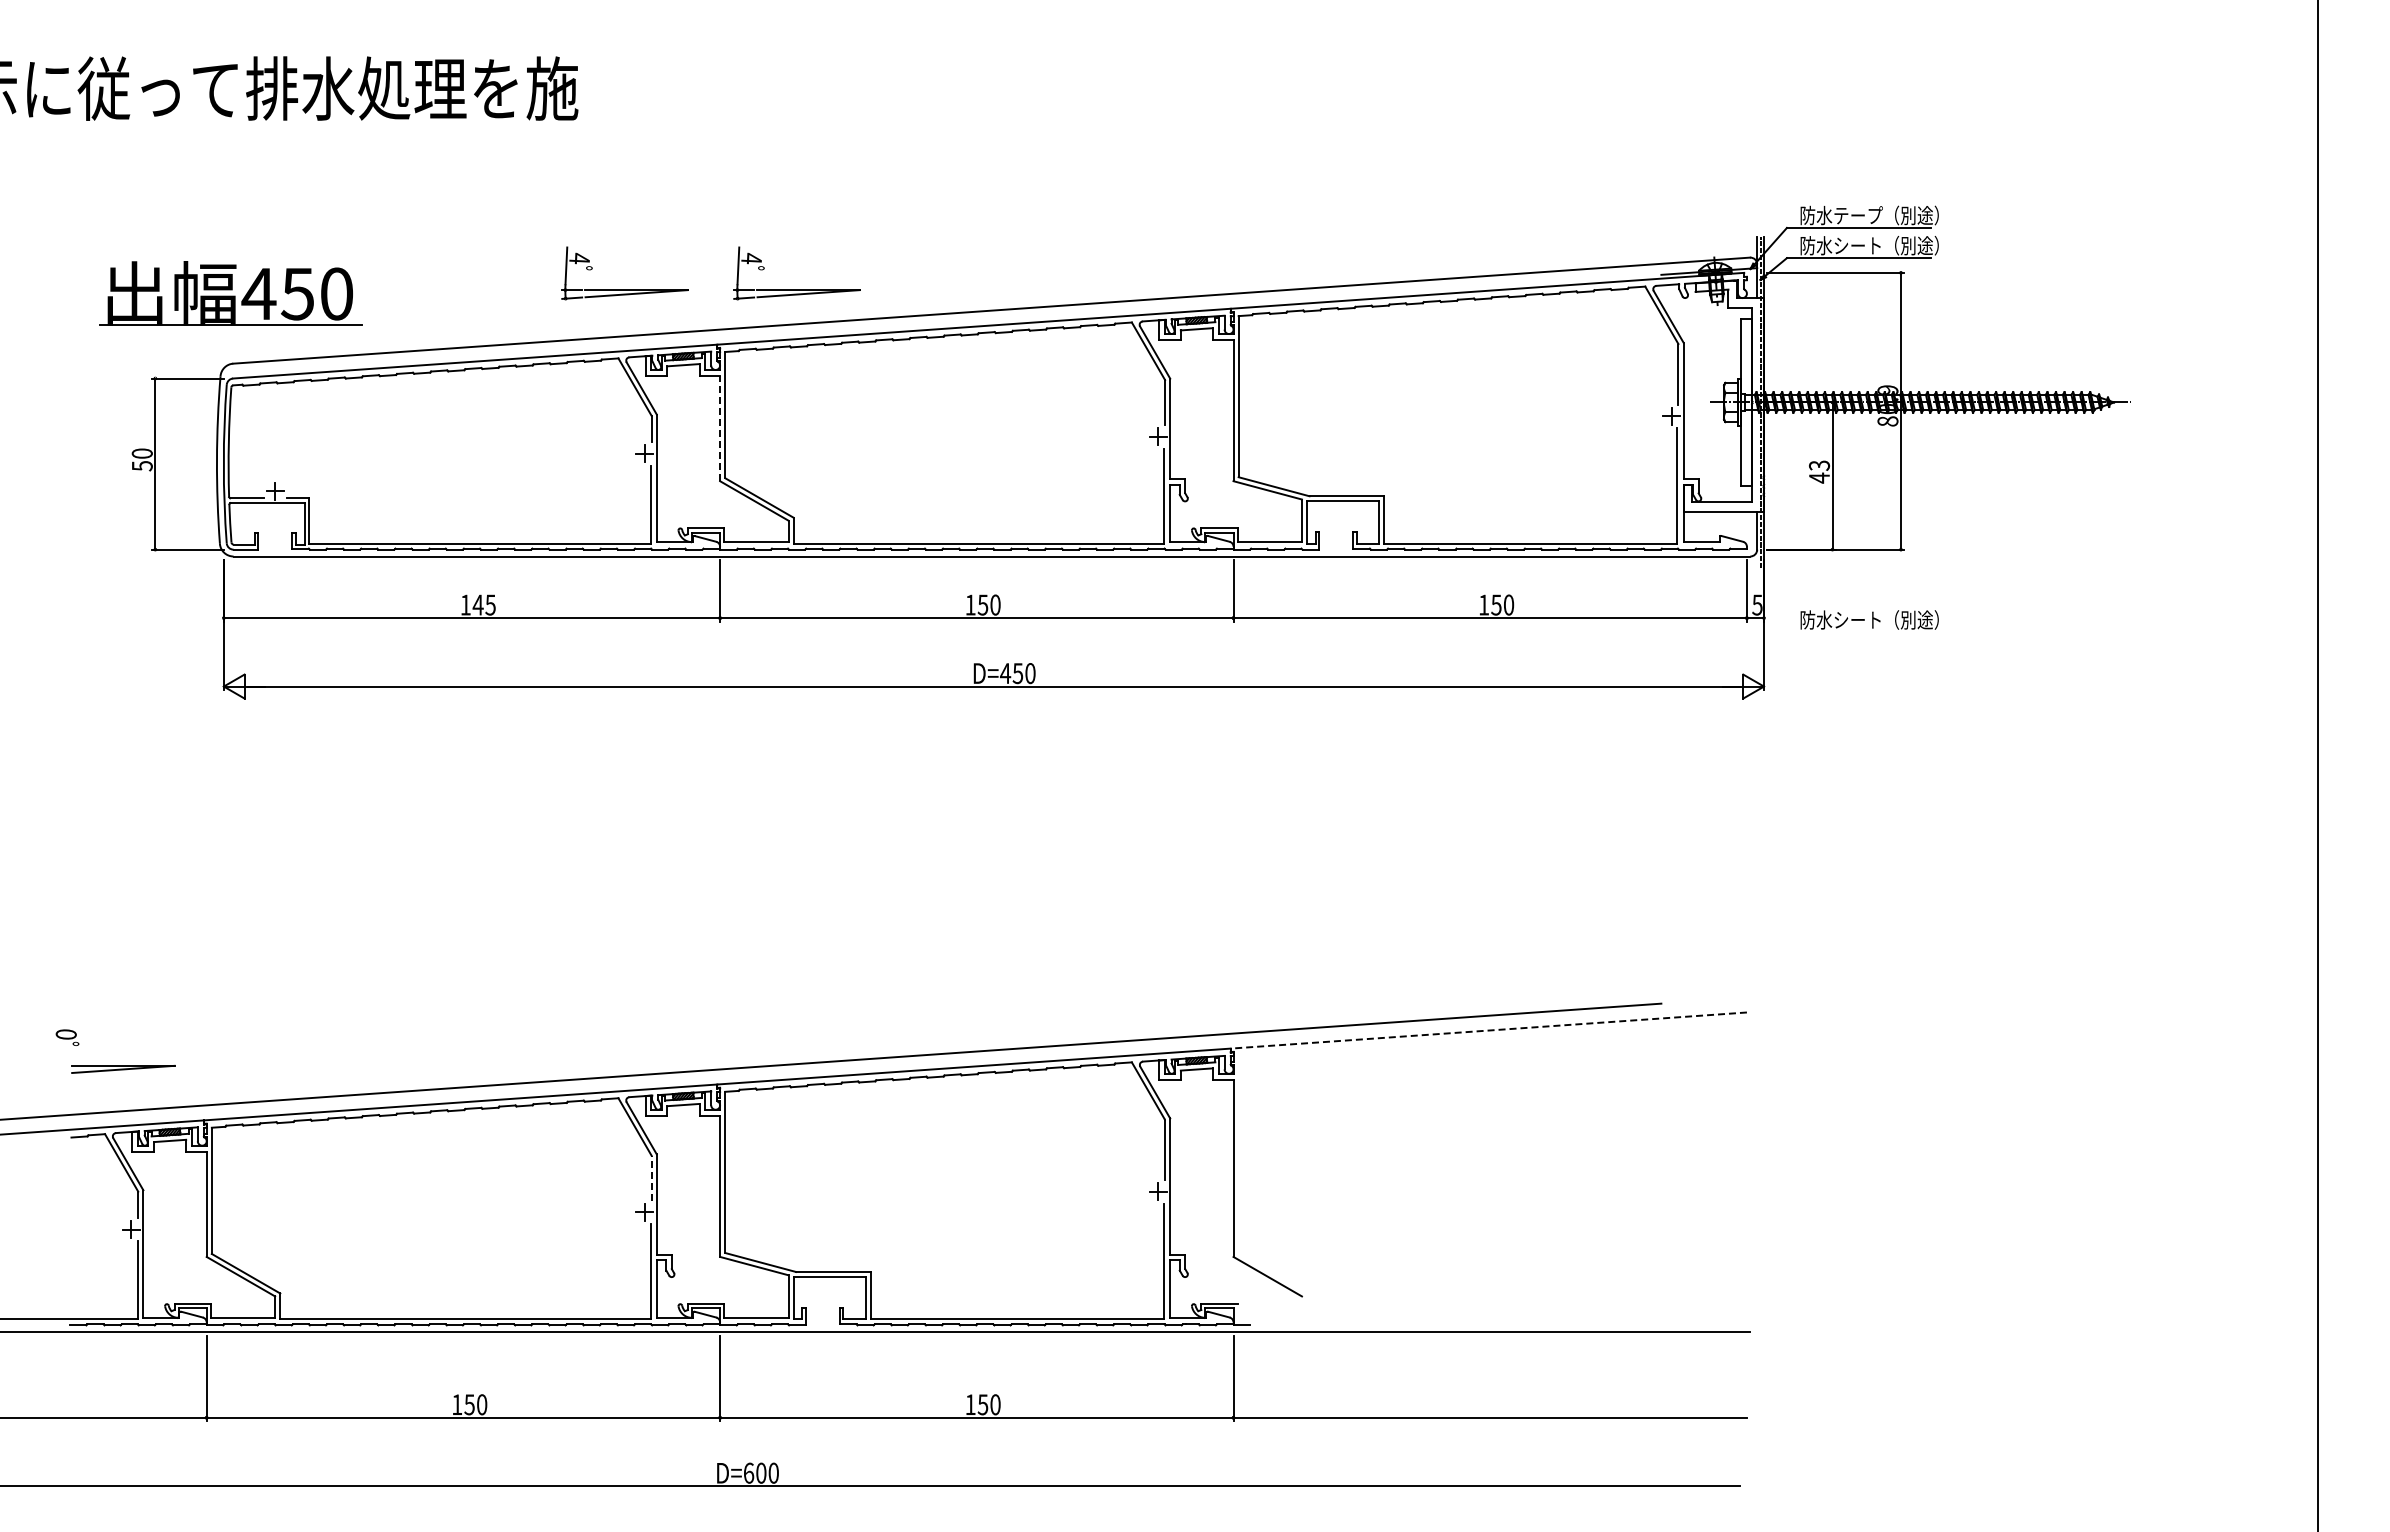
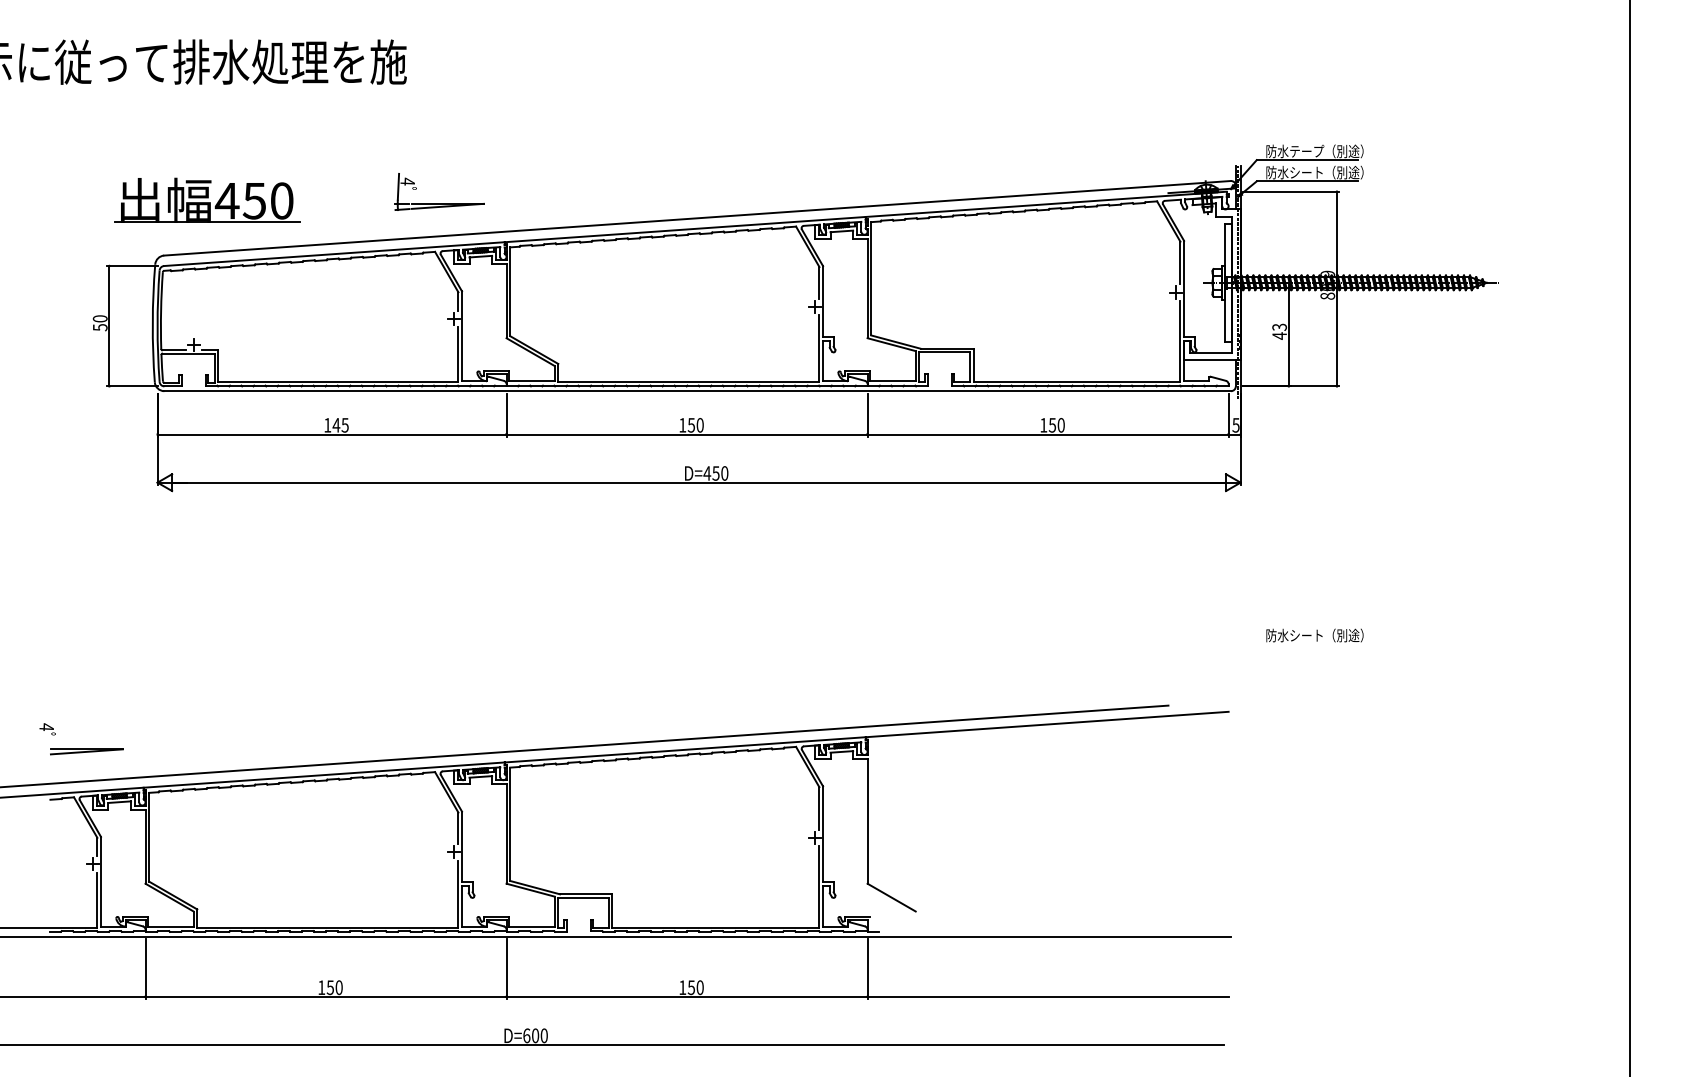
part: (796, 289) -> (560, 203), removed
part: (230, 293) -> (207, 200), moved
line: (720, 428) -> (506, 301), dashed -> solid
text: (1869, 619) -> (1314, 635), moved
line: (1488, 1030) -> (1046, 724), dashed -> solid
text: (65, 1033) -> (46, 726), 0 -> 4
line: (651, 1178) -> (458, 828), dashed -> solid

